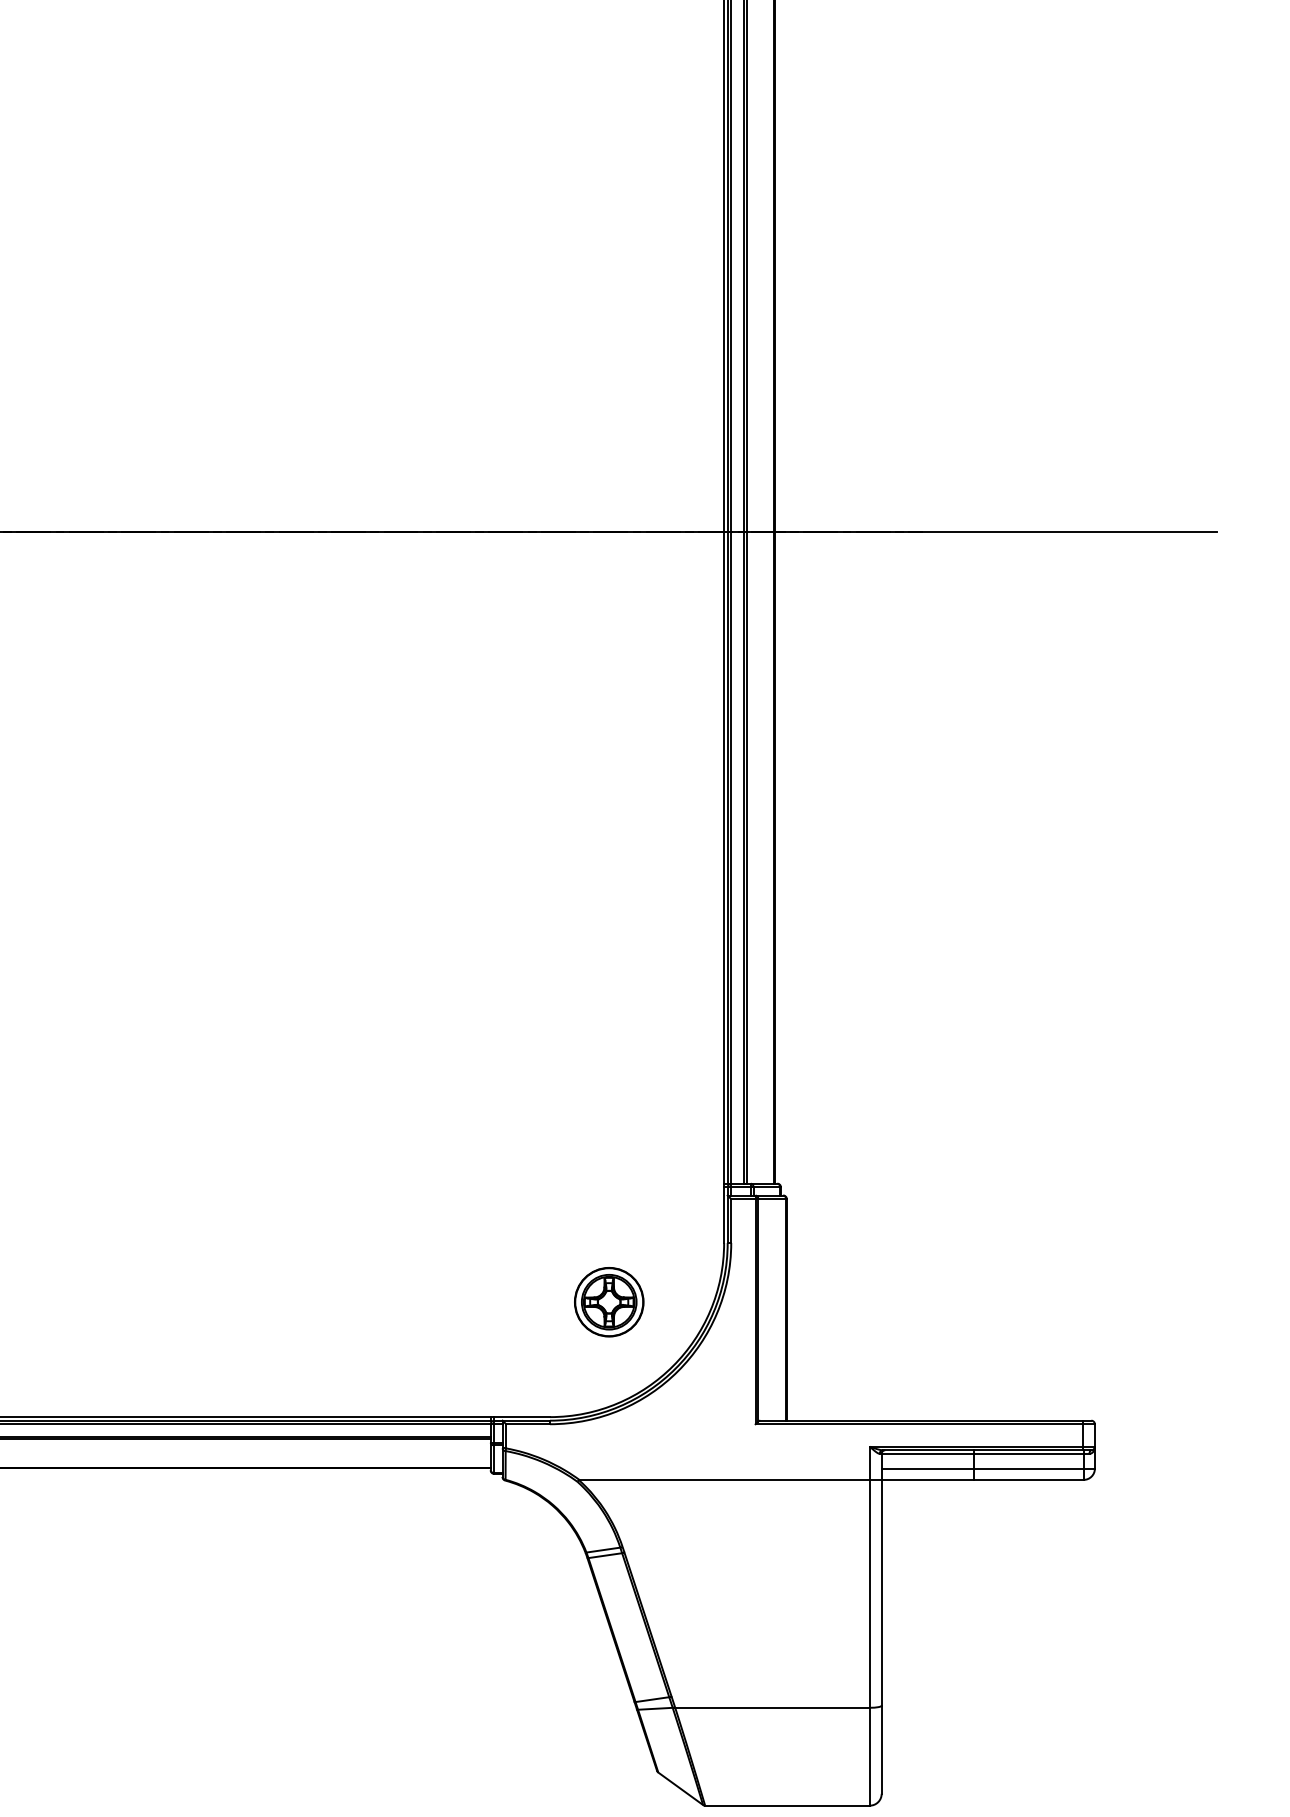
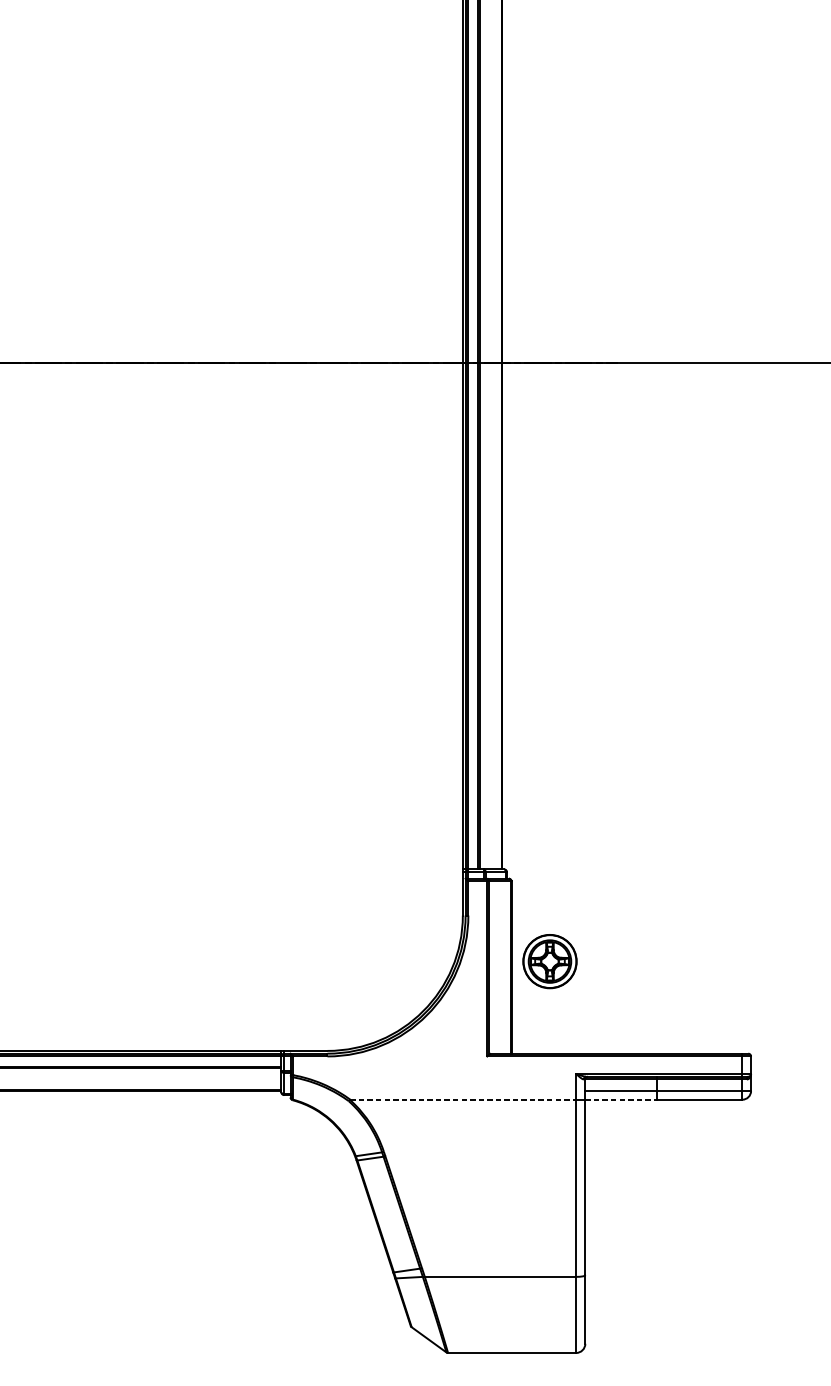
part: (609, 1302) -> (550, 961), moved
line: (725, 1479) -> (463, 1099), solid -> dashed
line: (927, 1479) -> (620, 1099), solid -> dashed

